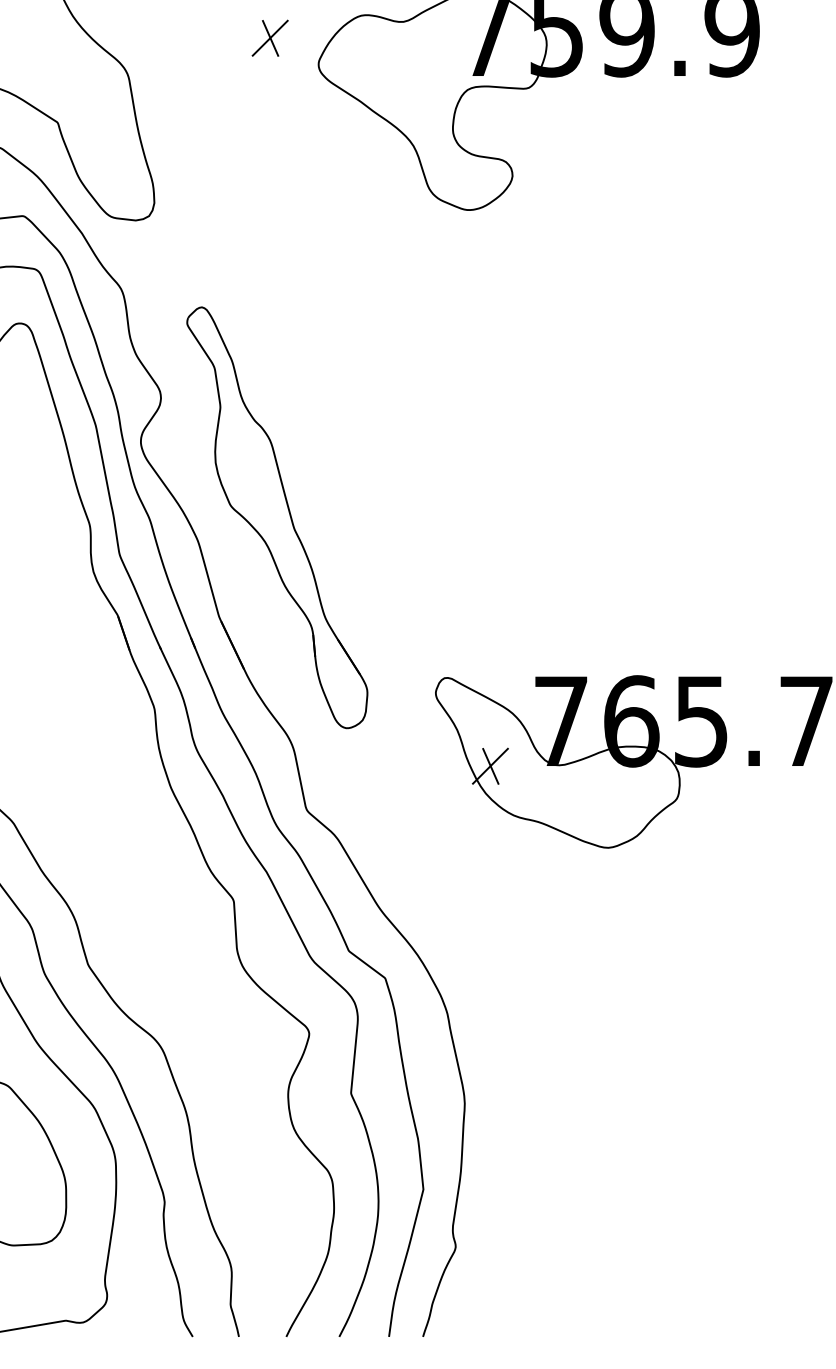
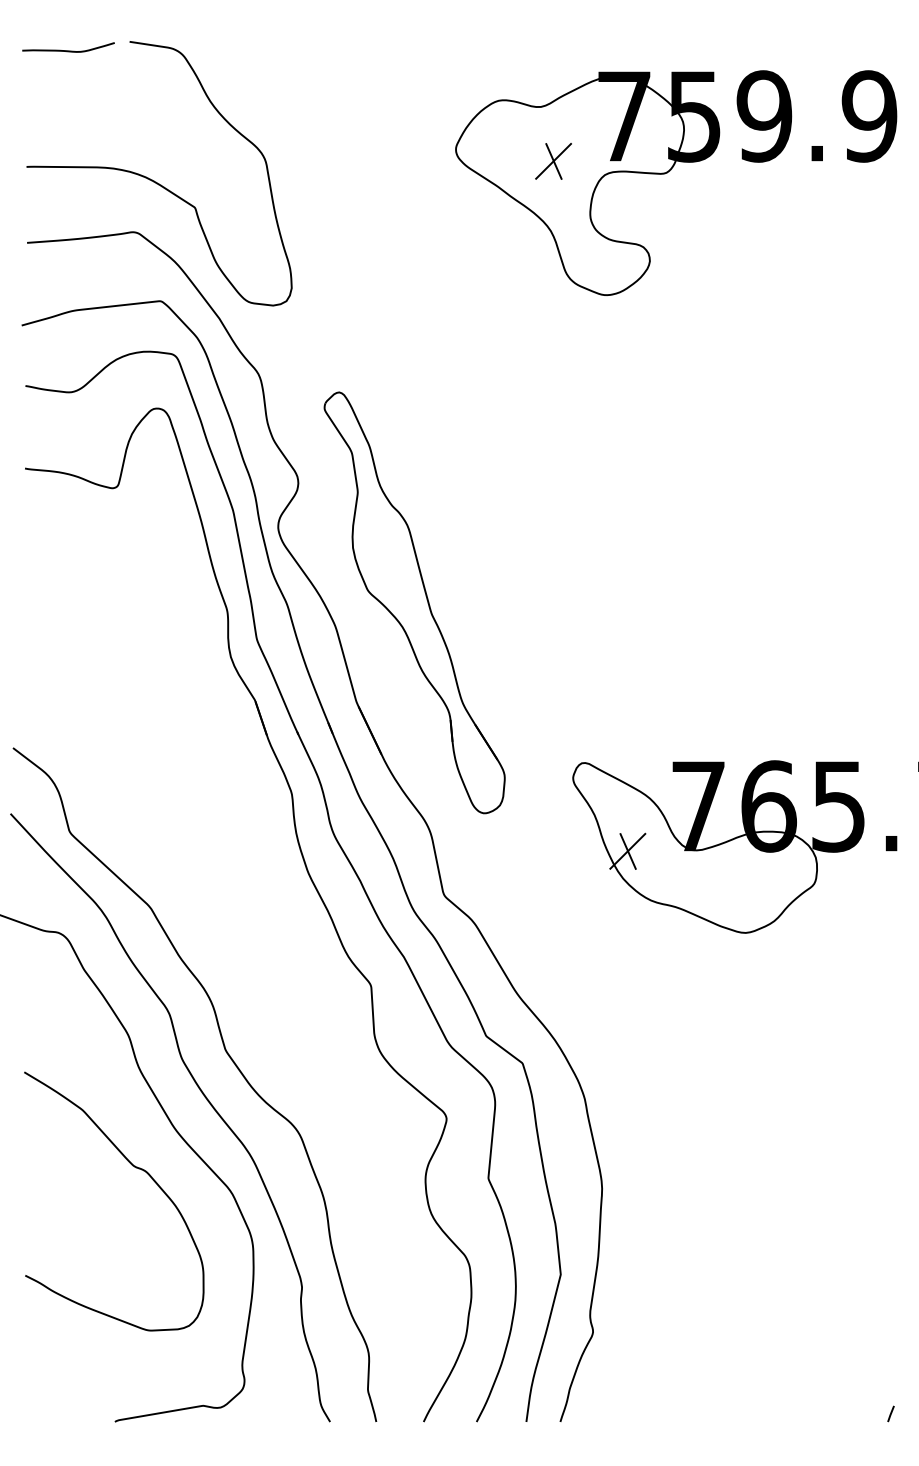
part: (270, 38) -> (553, 161), moved
line: (753, 1328) -> (890, 1413), added

